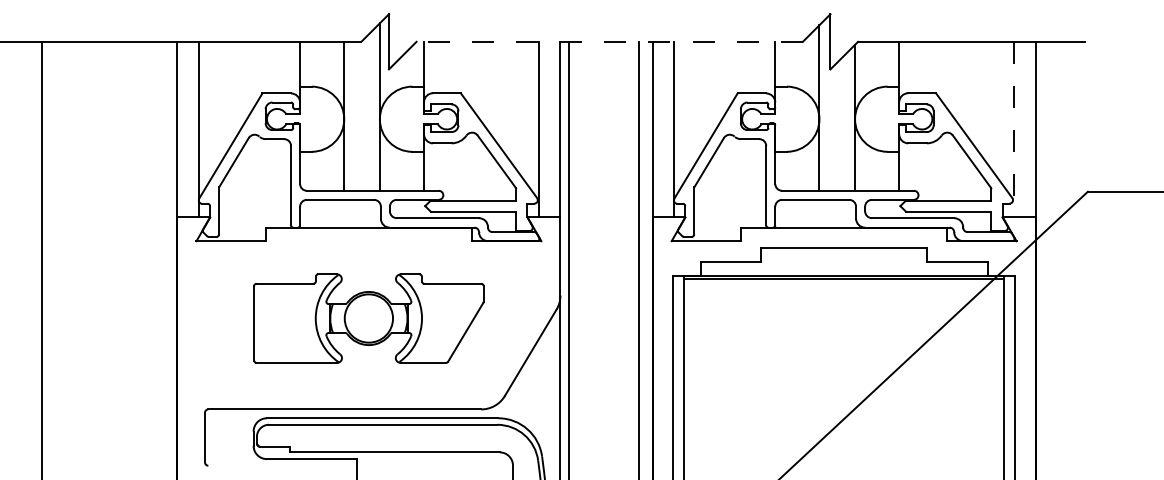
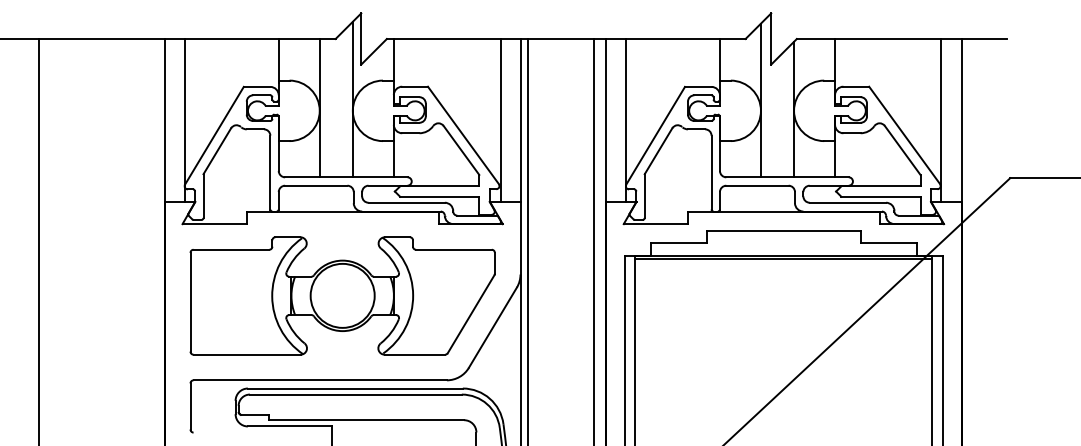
line: (608, 42) -> (565, 39), dashed -> solid
line: (1013, 130) -> (941, 121), dashed -> solid
part: (368, 318) -> (342, 295), size x1.43

